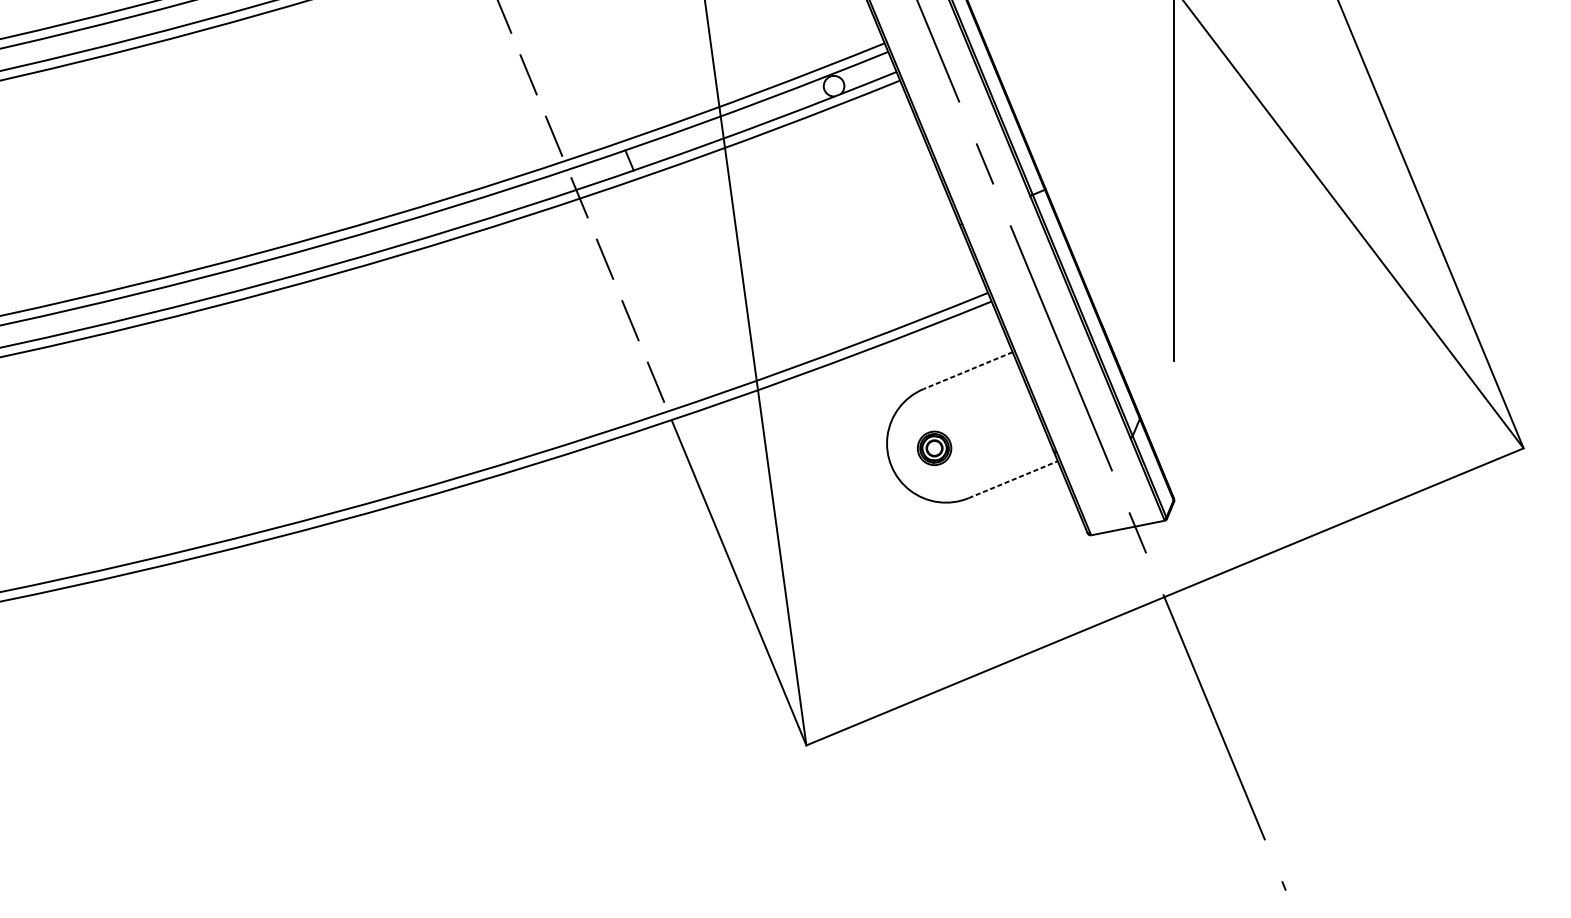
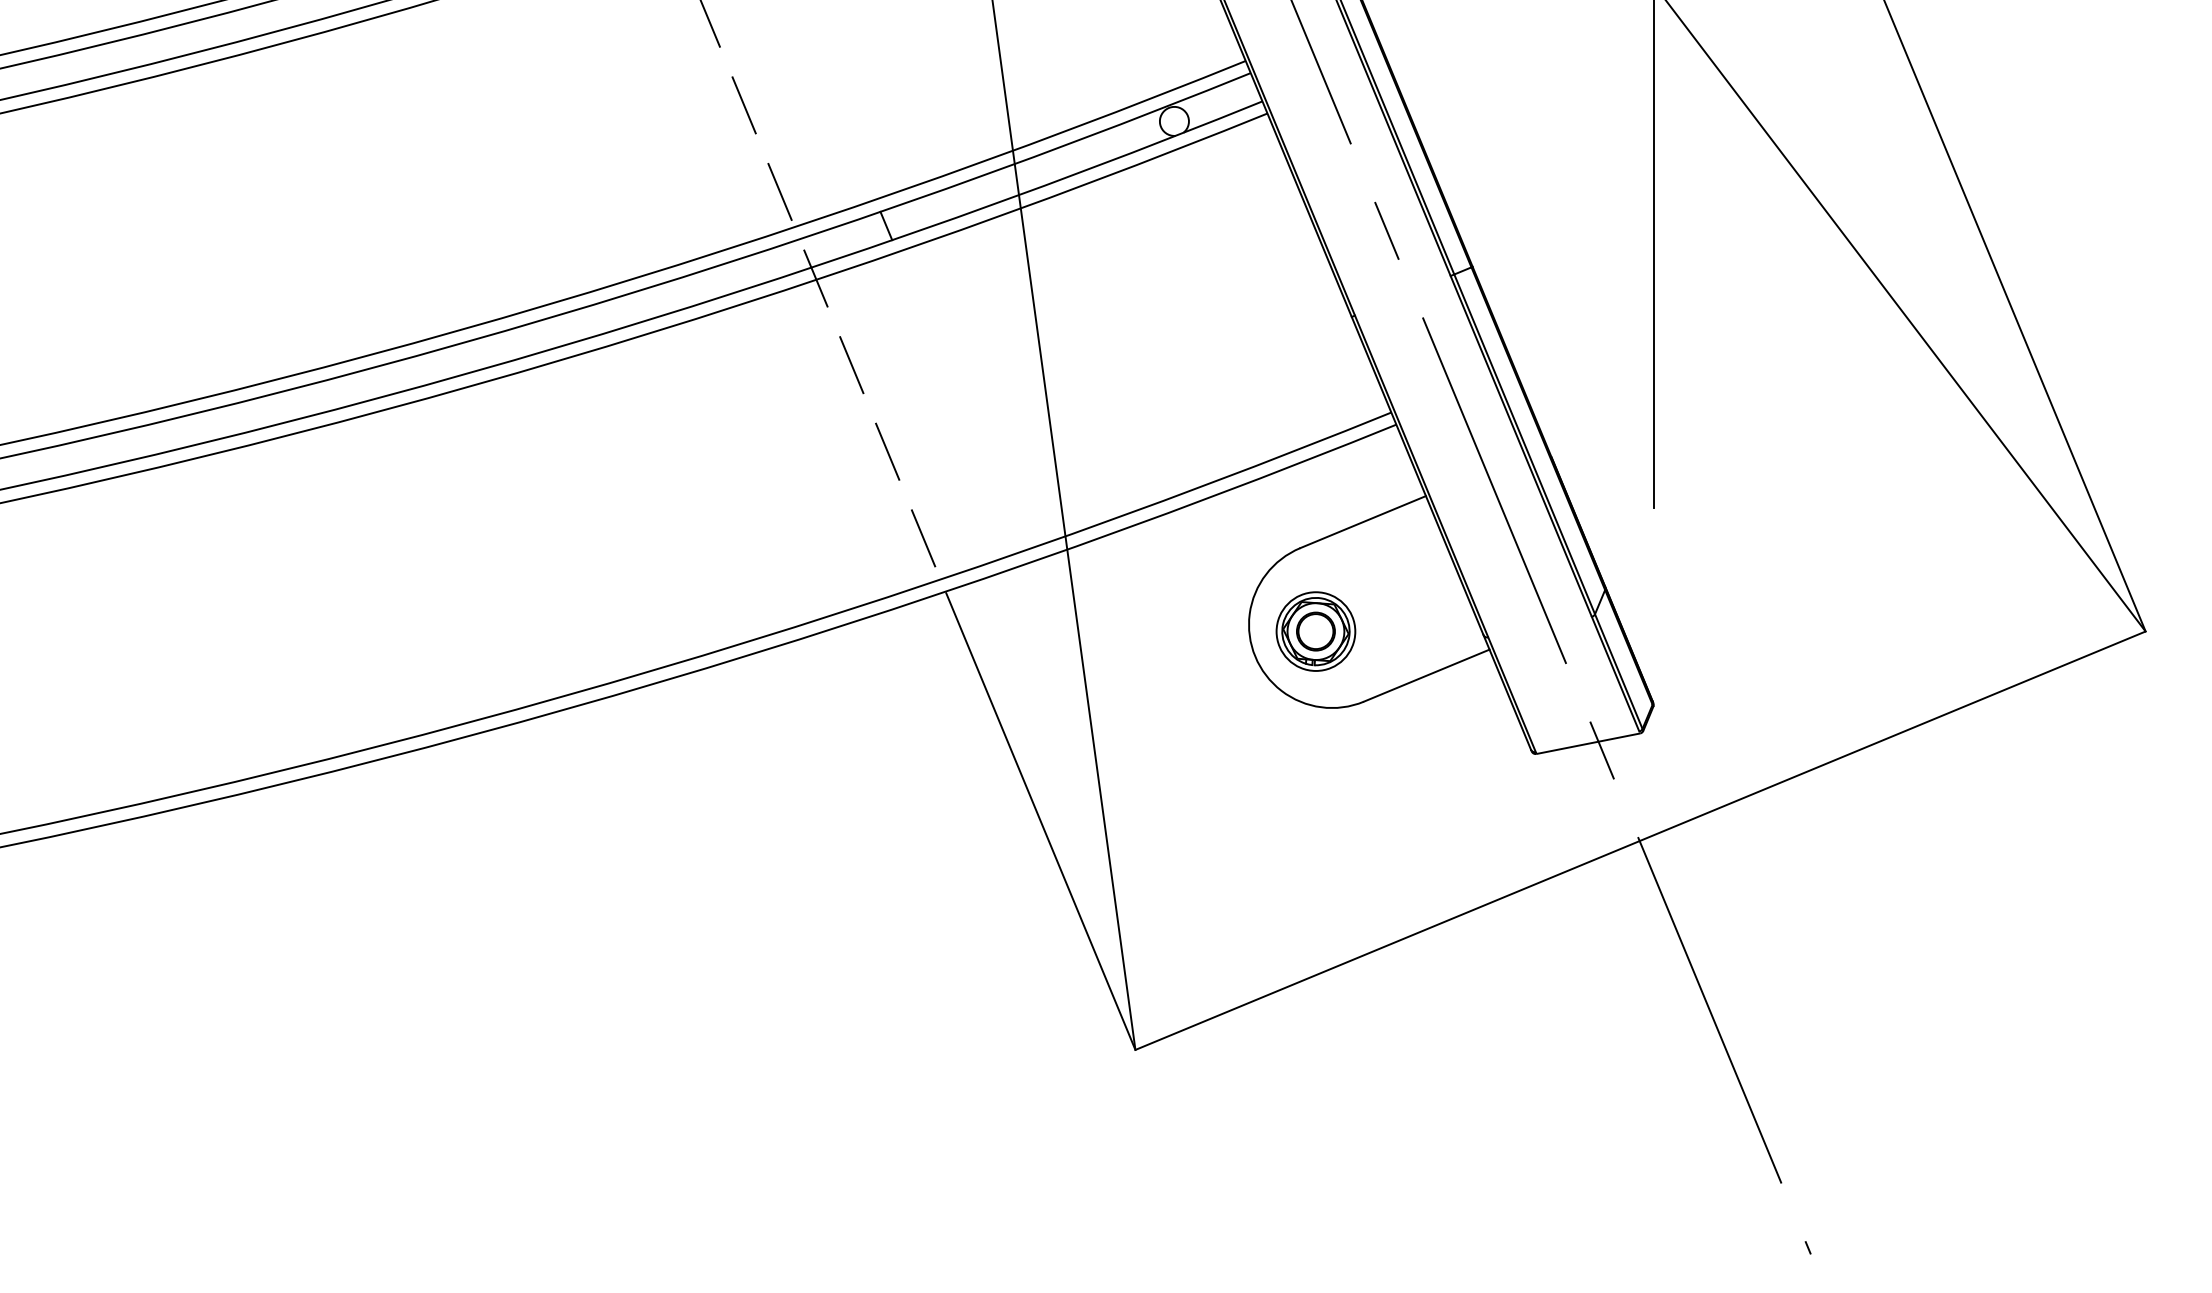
line: (968, 370) -> (1363, 522), dashed -> solid
part: (934, 448) -> (1315, 631), size x1.67
line: (1013, 479) -> (1426, 675), dashed -> solid

